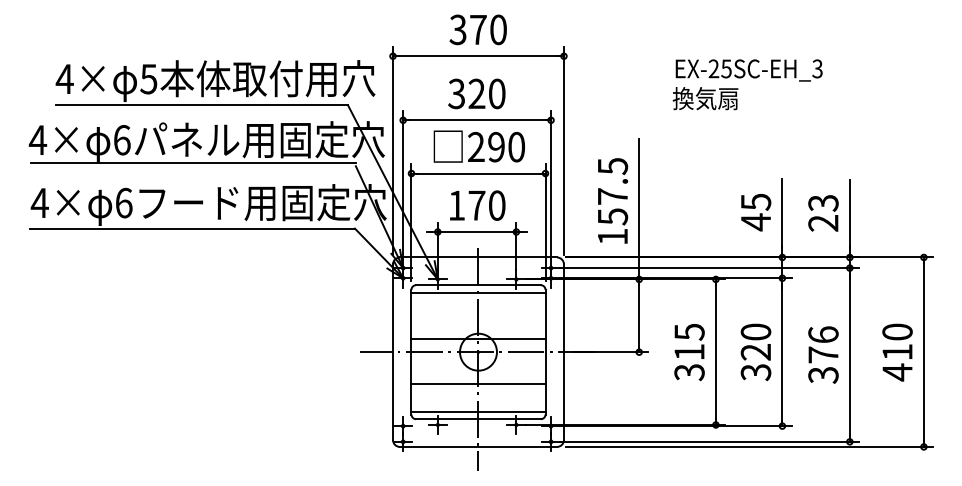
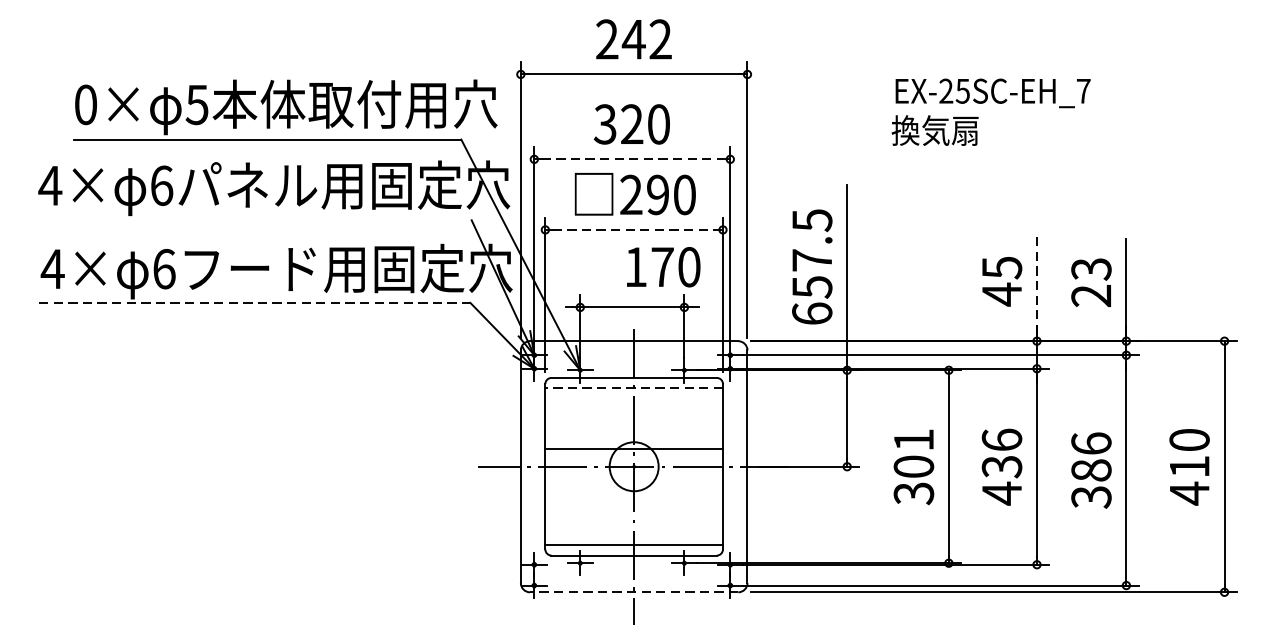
text: (477, 29) -> (632, 39), 370 -> 242
text: (817, 68) -> (1083, 90), EX-25SC-EH_3 -> EX-25SC-EH_7
text: (64, 79) -> (85, 105), 4× -> 0×
line: (477, 120) -> (632, 159), solid -> dashed
line: (192, 163) -> (255, 216), removed
line: (478, 173) -> (634, 229), solid -> dashed
text: (477, 205) -> (663, 266), moved
line: (782, 218) -> (1037, 289), solid -> dashed
line: (192, 228) -> (255, 302), solid -> dashed
text: (612, 236) -> (811, 313), 157.5 -> 657.5
line: (477, 292) -> (632, 387), solid -> dashed
text: (689, 342) -> (913, 453), 315 -> 301
text: (755, 352) -> (1001, 467), 320 -> 436
text: (823, 354) -> (1091, 469), 376 -> 386
line: (478, 383) -> (634, 508), removed
line: (478, 446) -> (634, 591), solid -> dashed

